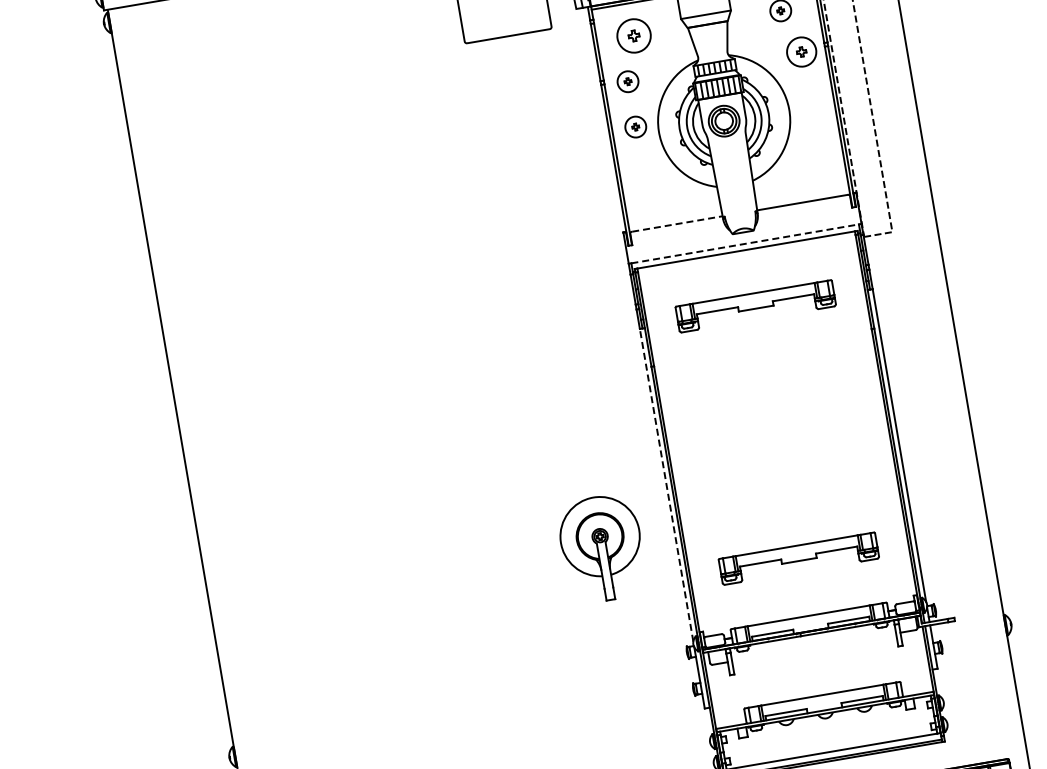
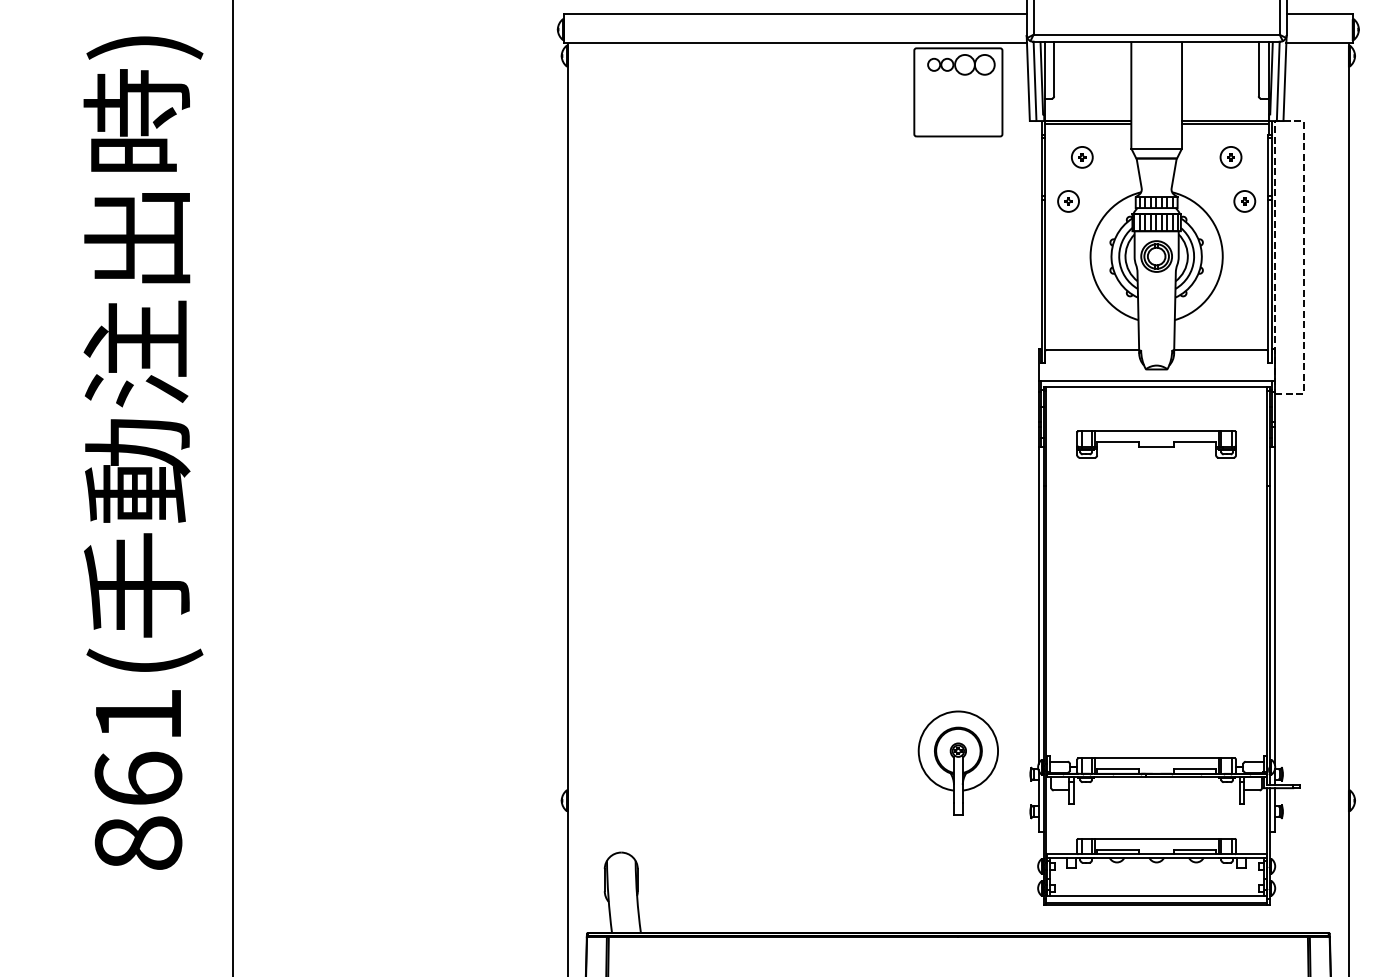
part: (634, 36) -> (1082, 157), size x0.62
part: (801, 52) -> (1244, 201), size x0.71
part: (635, 127) -> (1068, 247), removed
line: (677, 224) -> (1093, 350), dashed -> solid
line: (746, 244) -> (1157, 381), dashed -> solid
line: (666, 485) -> (1038, 605), dashed -> solid
part: (601, 547) -> (957, 762), moved
part: (798, 558) -> (1156, 700), removed

